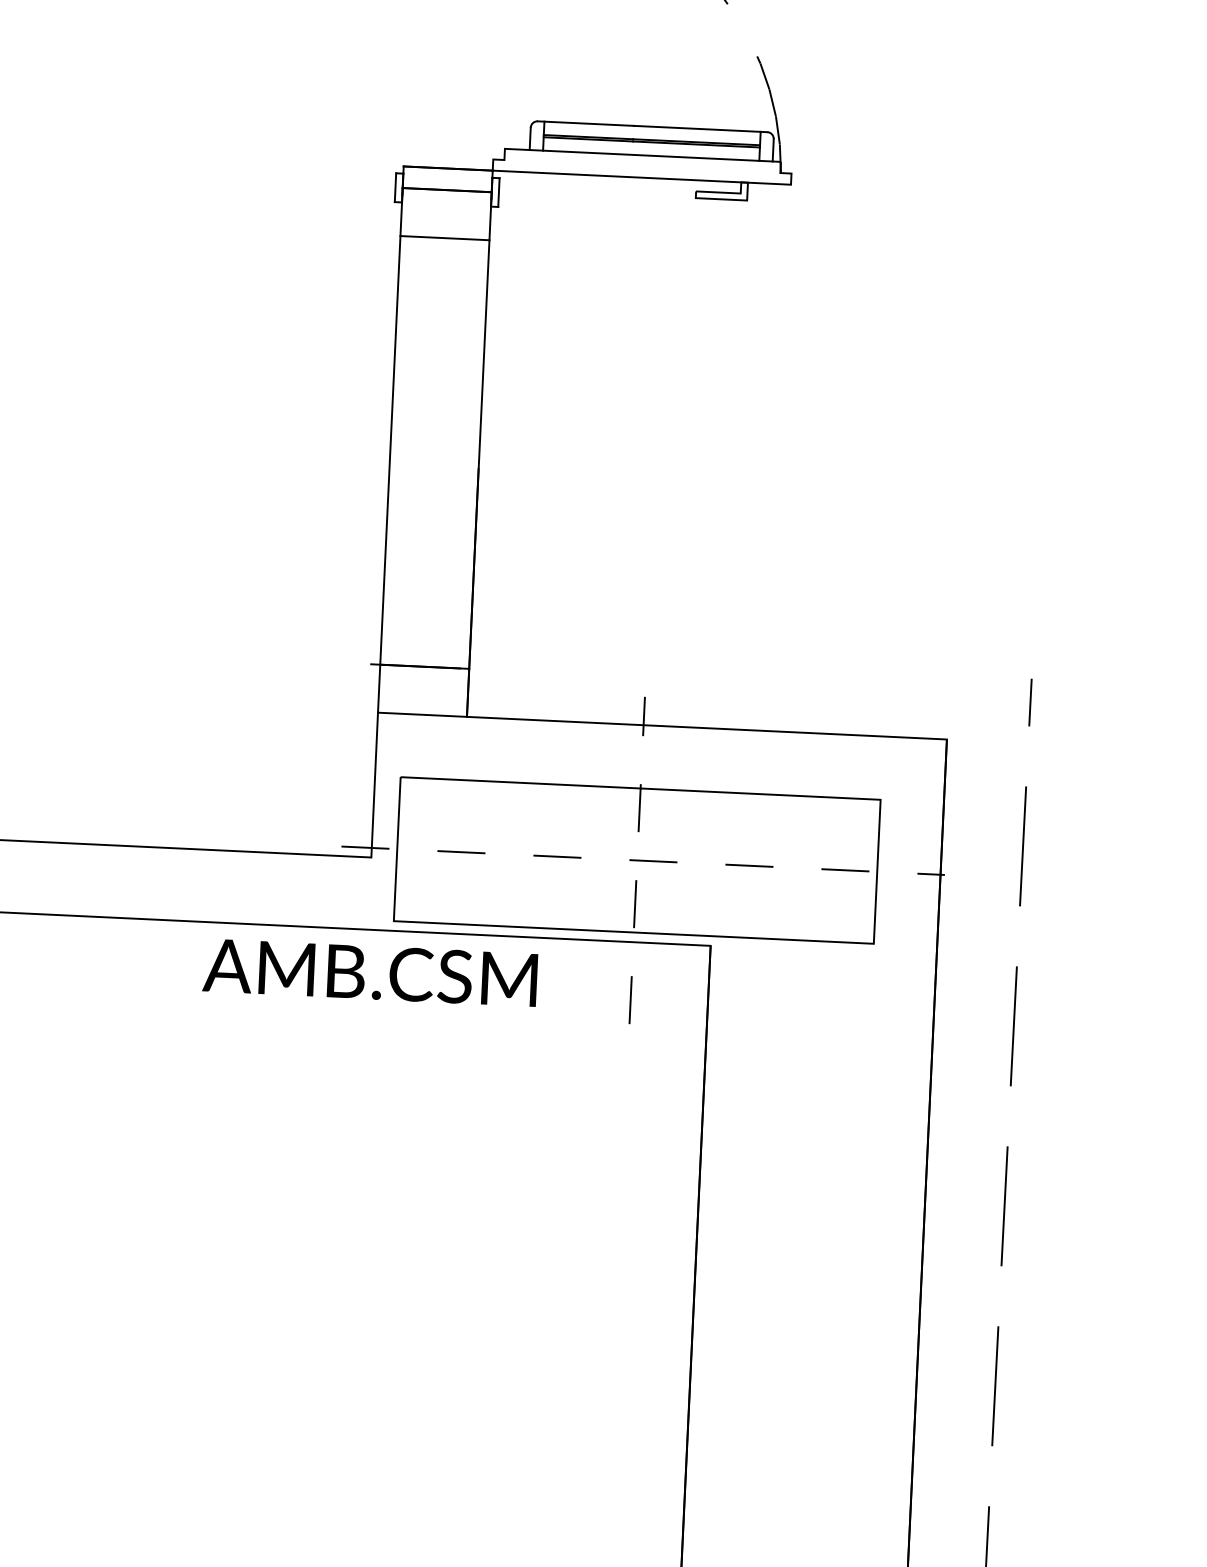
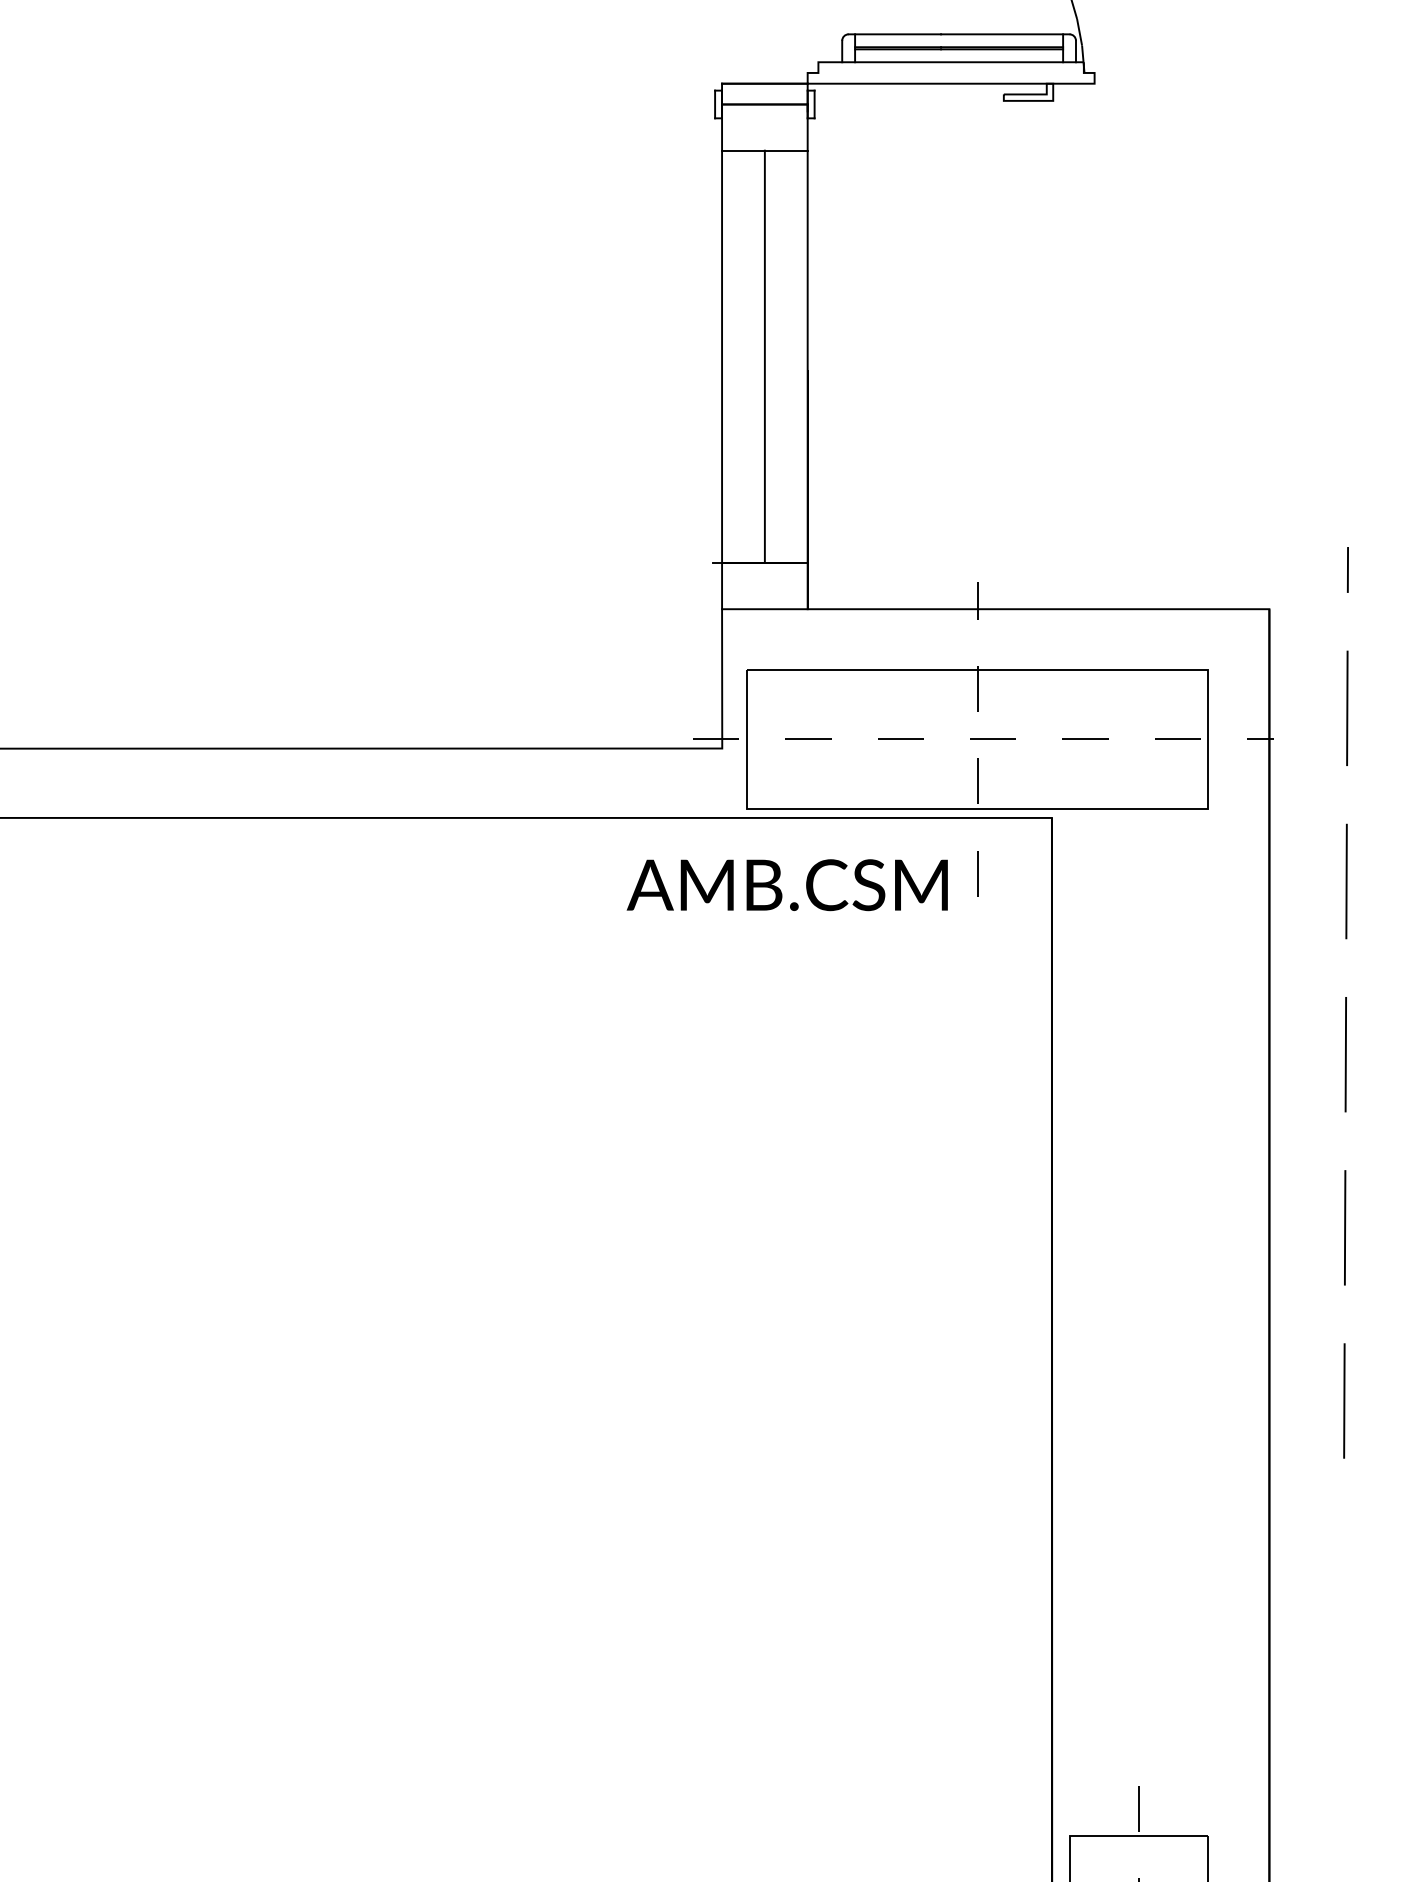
line: (434, 452) -> (764, 356), added
text: (369, 973) -> (786, 885), moved

